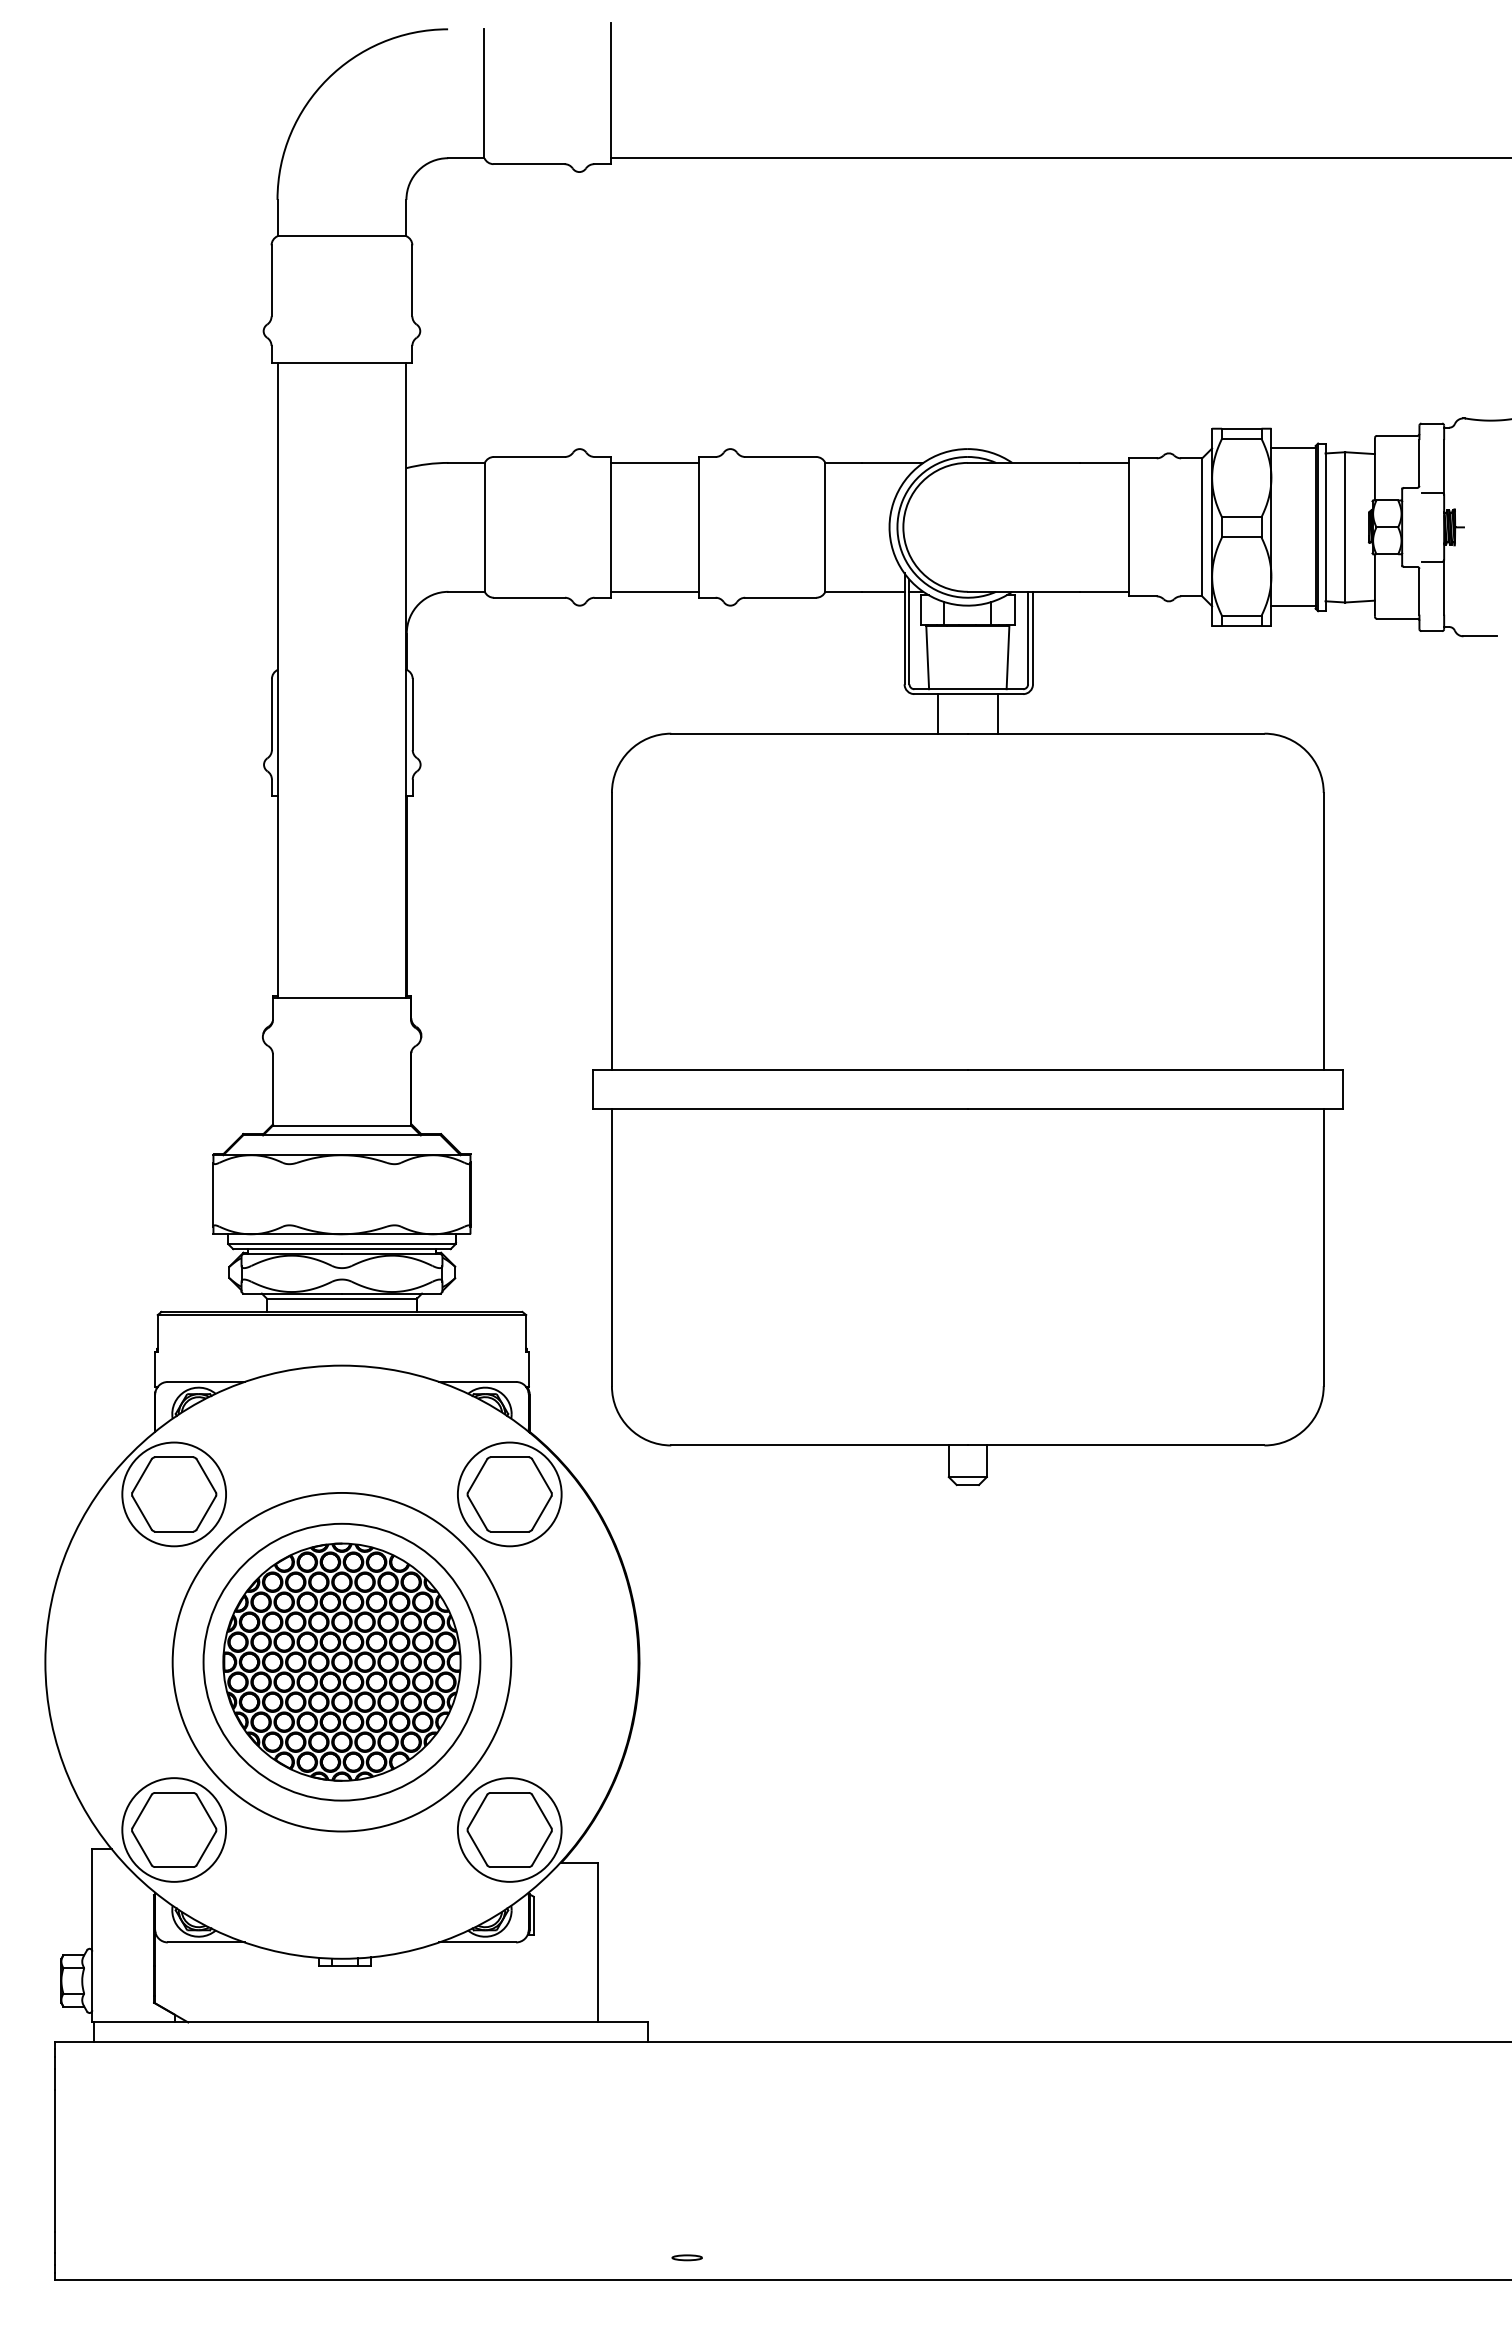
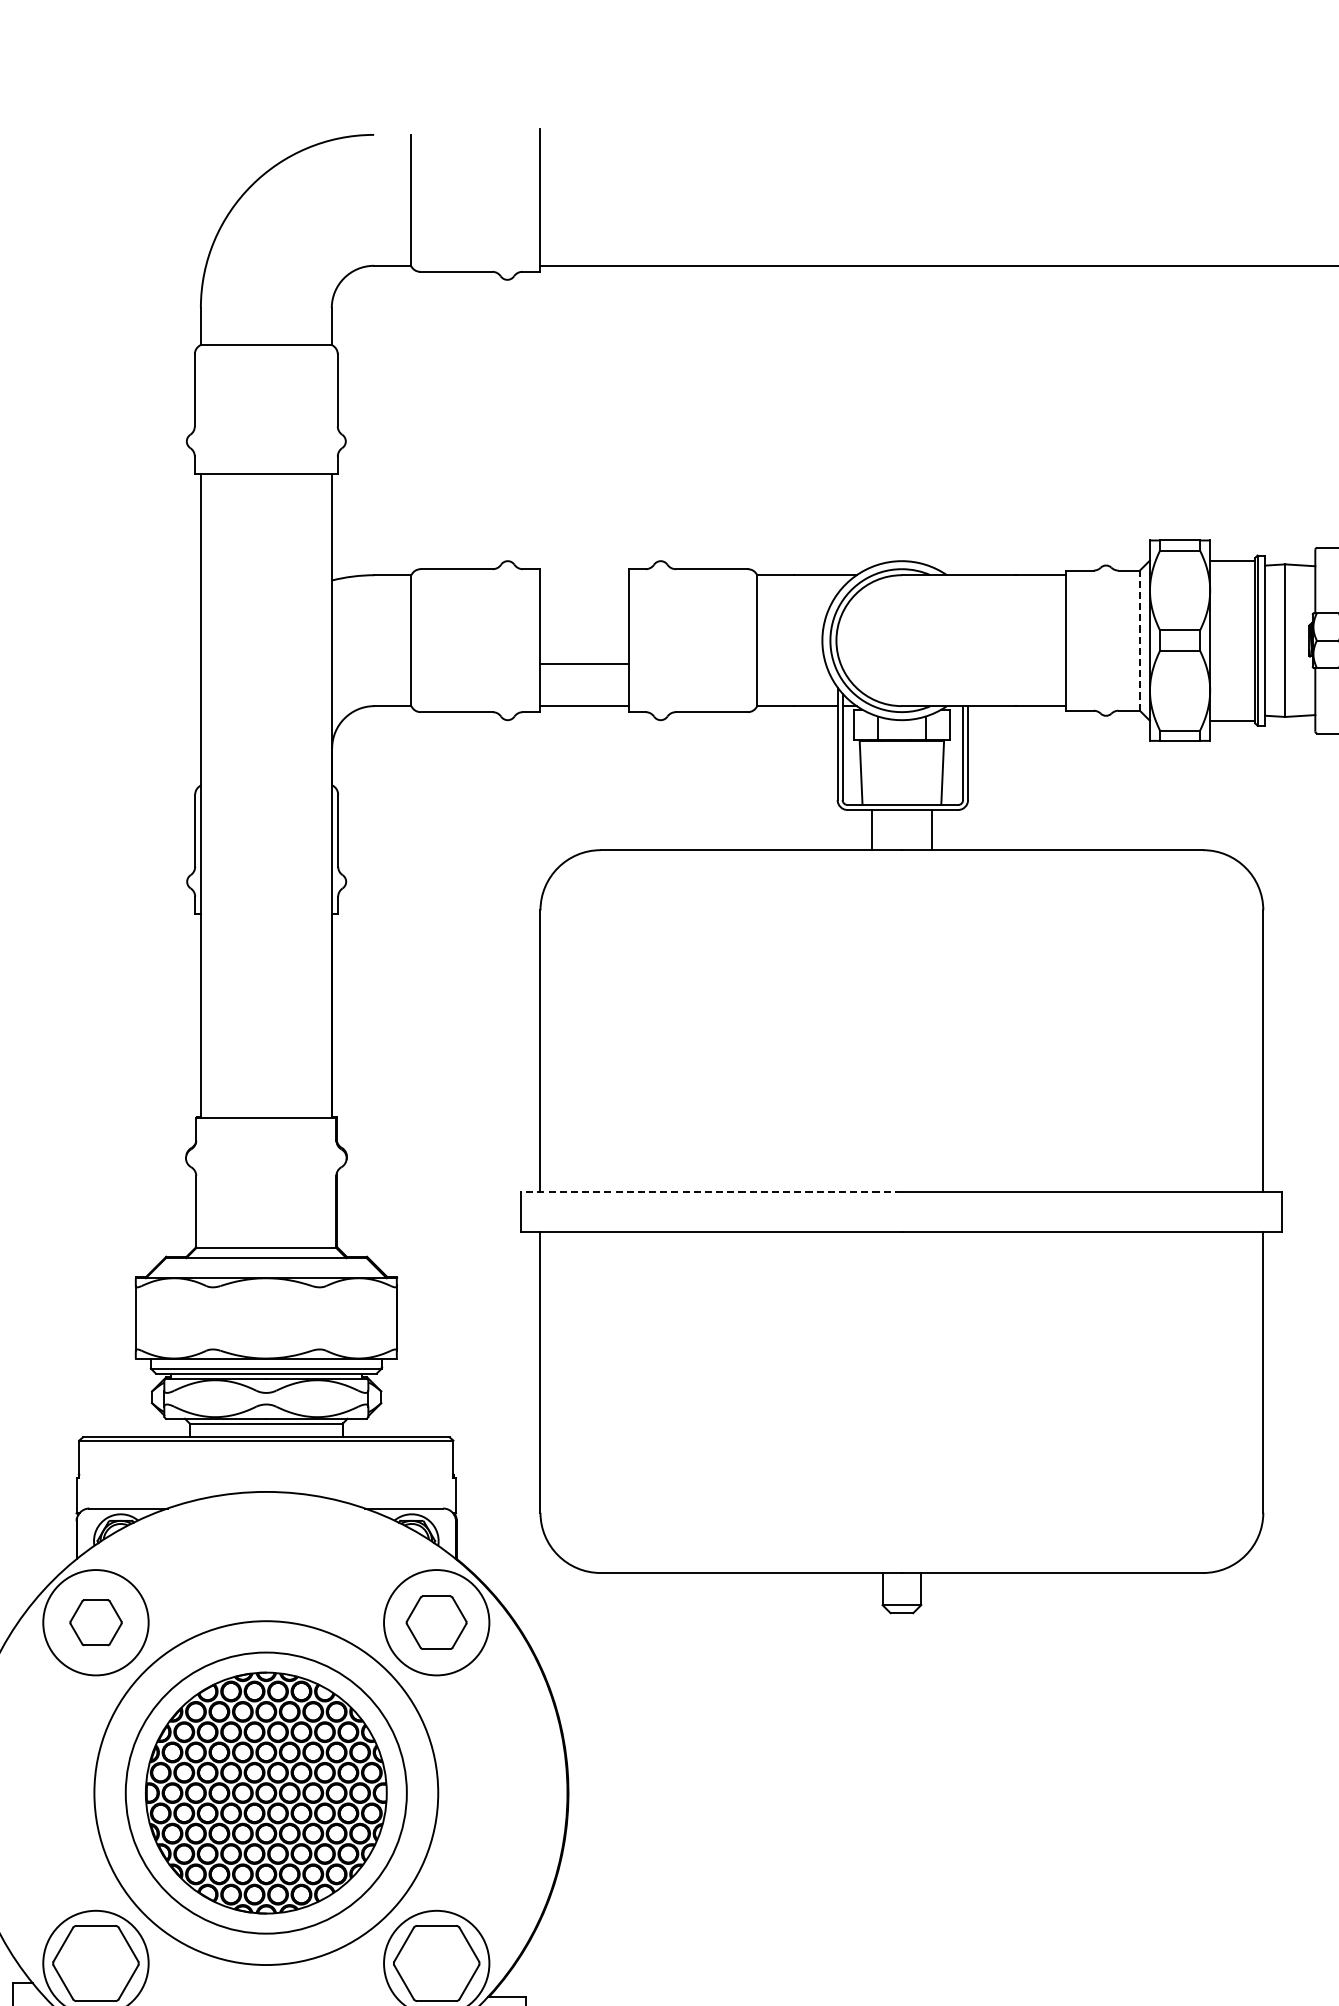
line: (654, 463) -> (583, 664), moved
line: (1202, 526) -> (1140, 639), solid -> dashed
line: (780, 1069) -> (711, 1191), solid -> dashed
part: (174, 1494) -> (96, 1622), size x0.6
part: (509, 1494) -> (436, 1622), size x0.7

